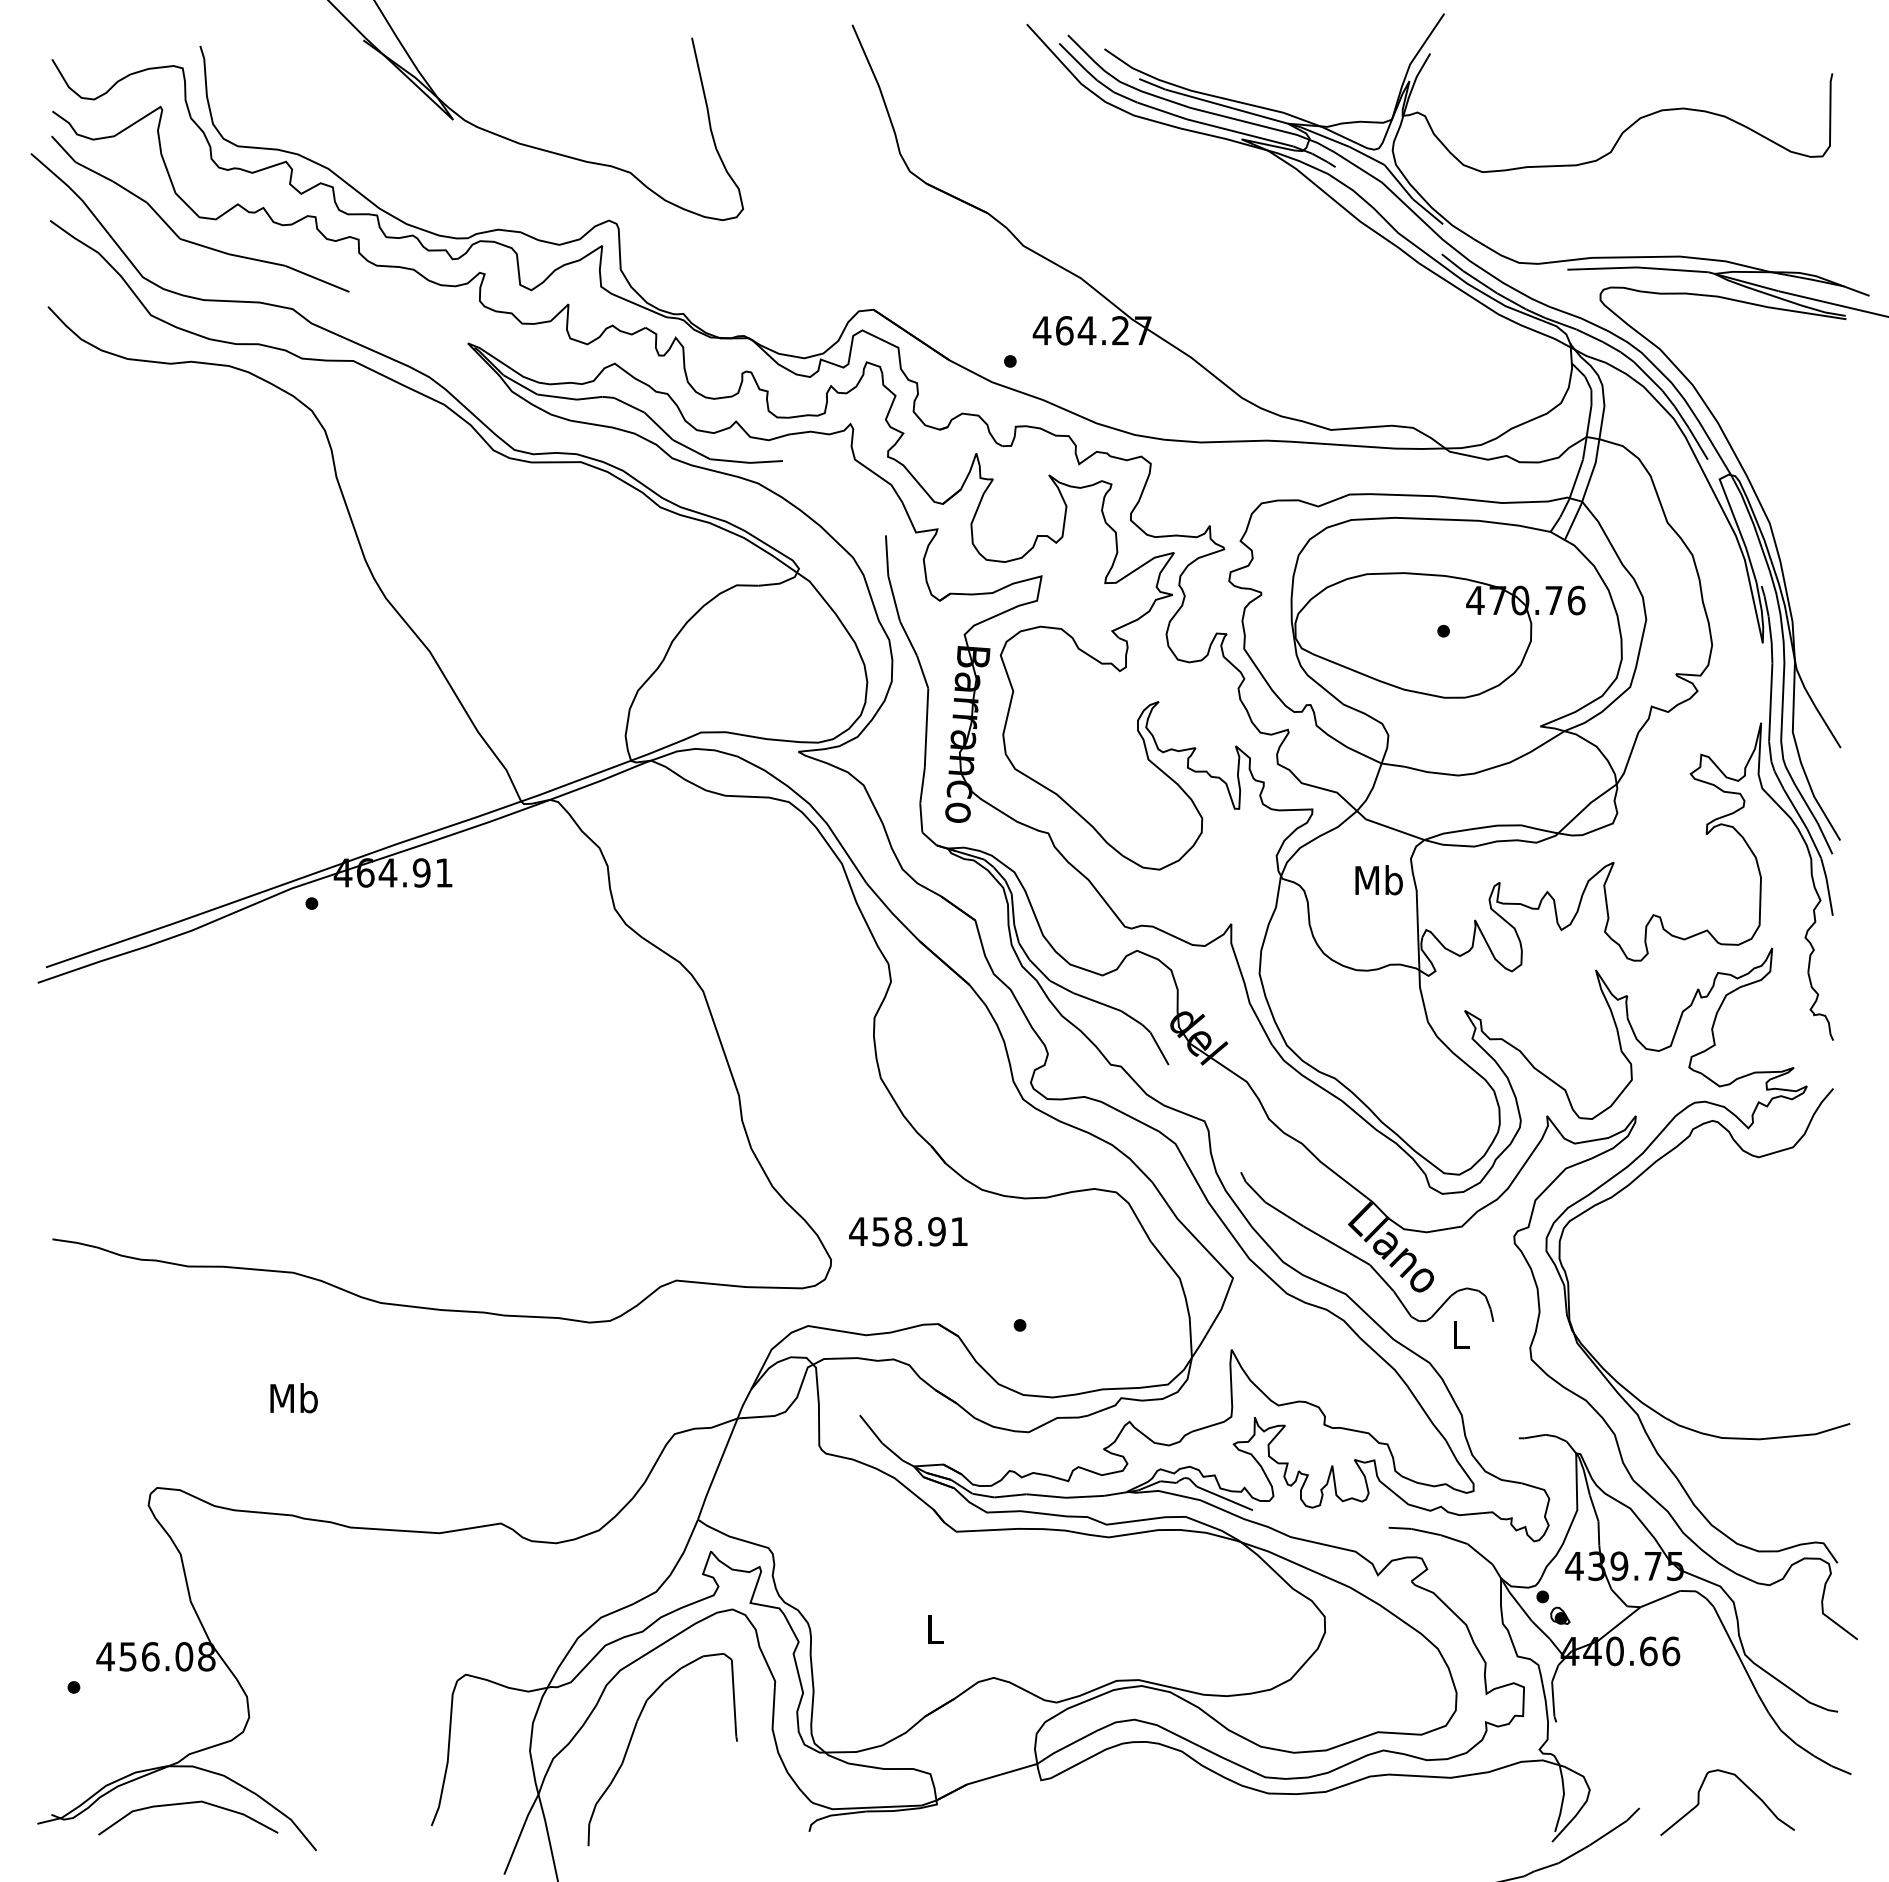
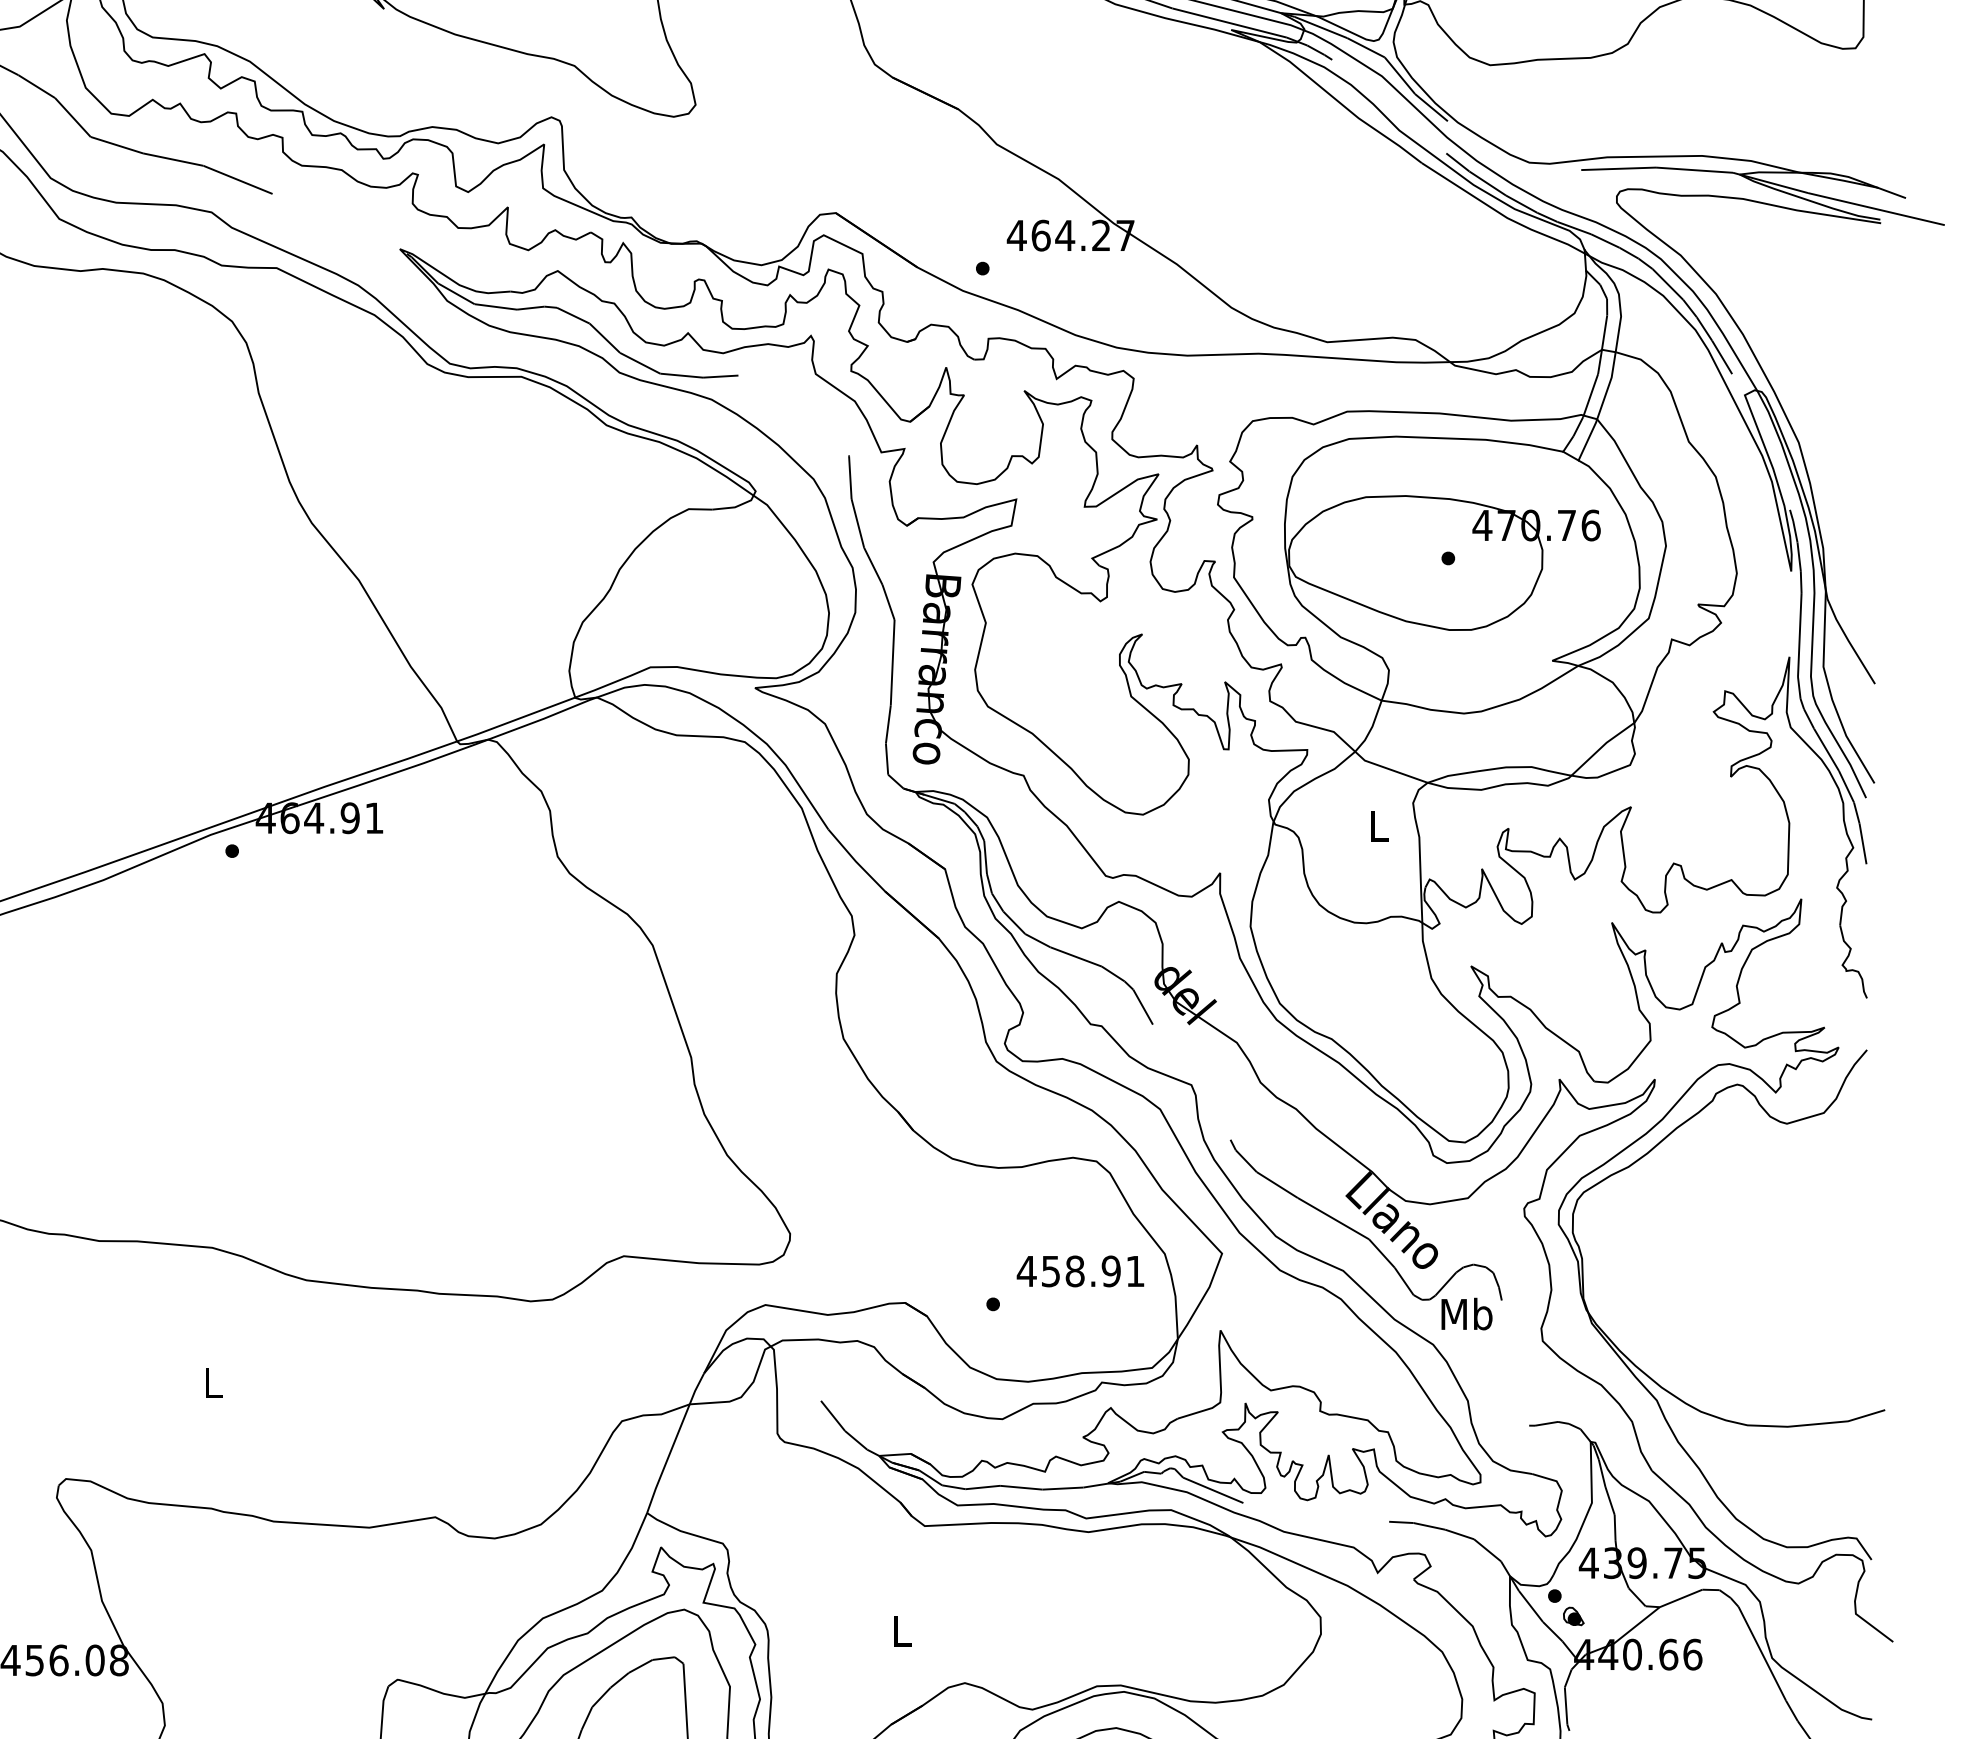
text: (1378, 880) -> (1378, 826), Mb -> L
text: (908, 1231) -> (1080, 1271), moved
text: (1460, 1334) -> (1466, 1314), L -> Mb
text: (293, 1398) -> (212, 1382), Mb -> L

